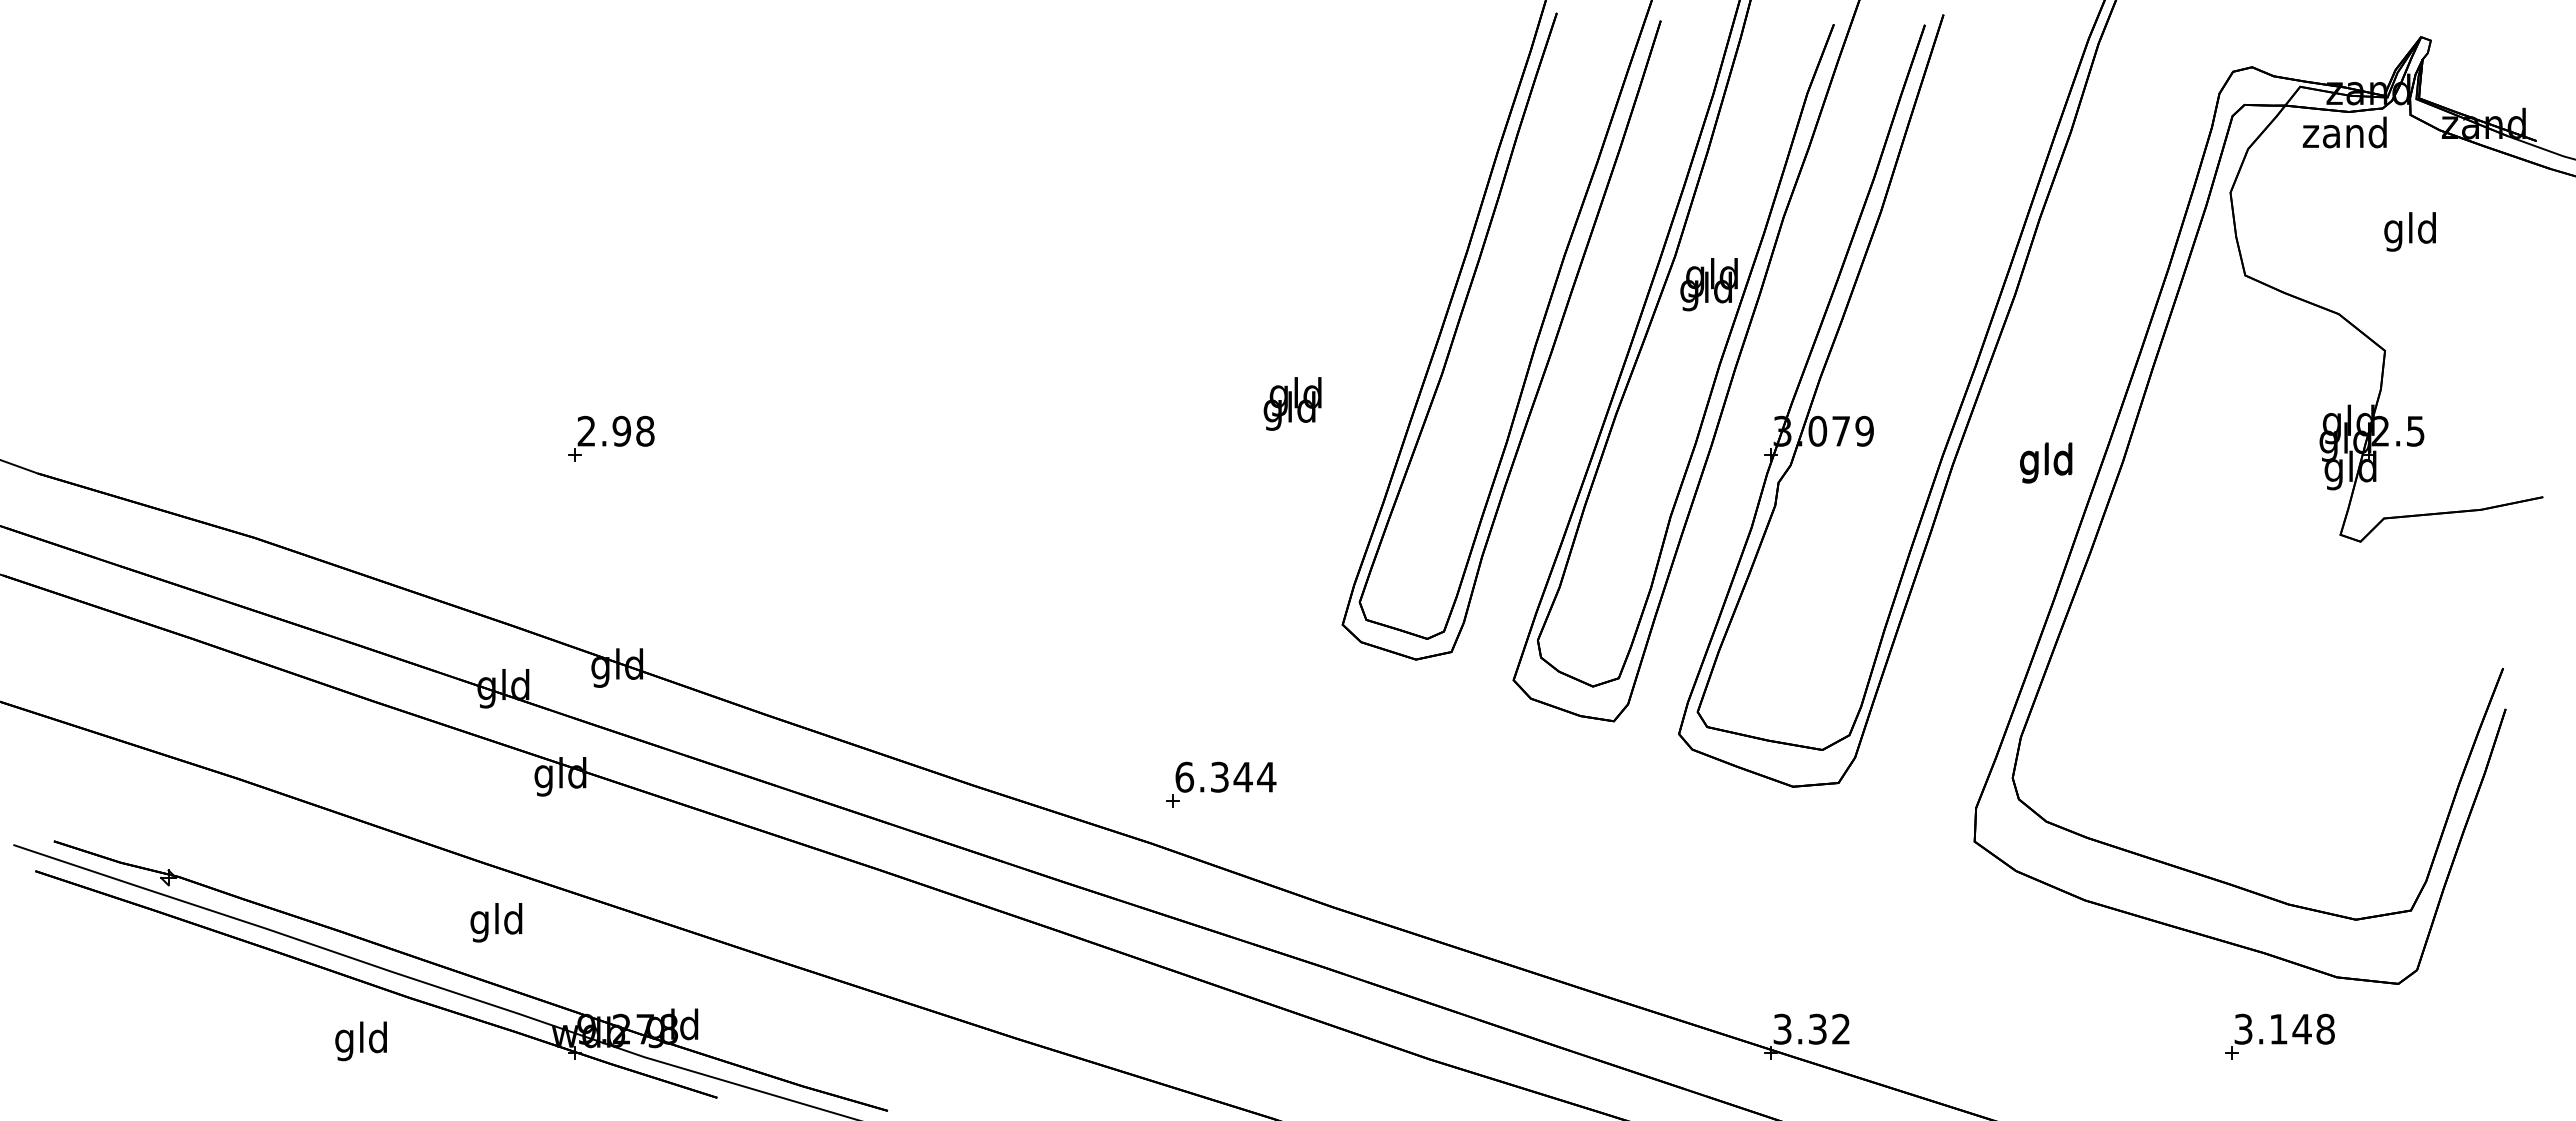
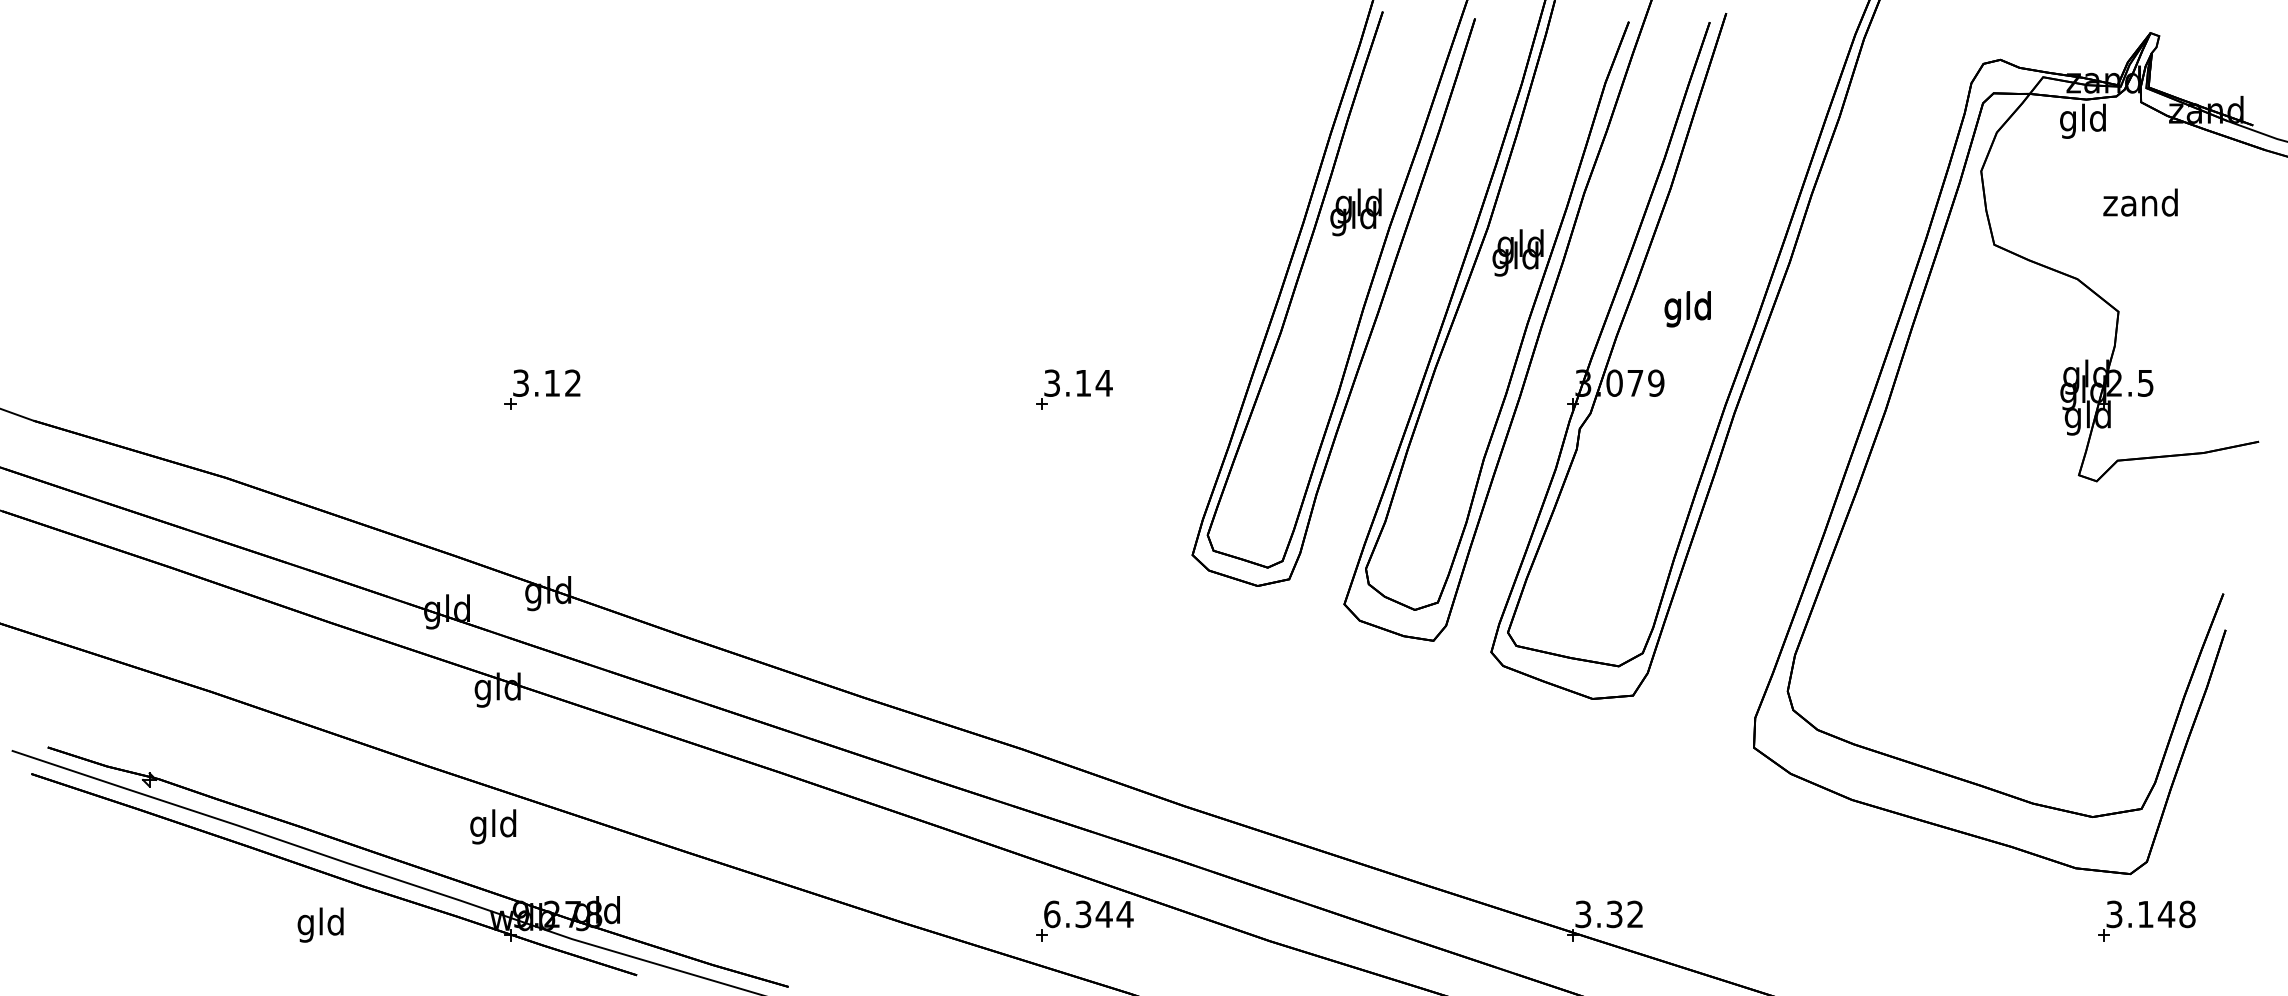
text: (2344, 136) -> (2082, 121), zand -> gld
text: (2409, 231) -> (2140, 205), gld -> zand
text: (1292, 403) -> (1355, 211), moved
text: (615, 430) -> (546, 382), 2.98 -> 3.12
part: (1209, 438) -> (1074, 389), added
text: (2046, 462) -> (1688, 308), moved
part: (1221, 784) -> (1084, 920), moved
text: (496, 922) -> (493, 826), moved
part: (2279, 1036) -> (2146, 920), moved

